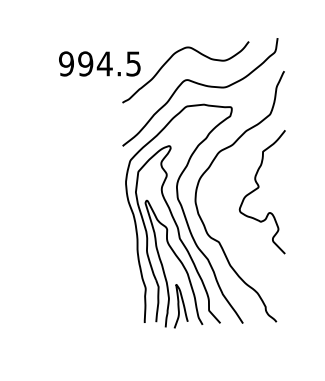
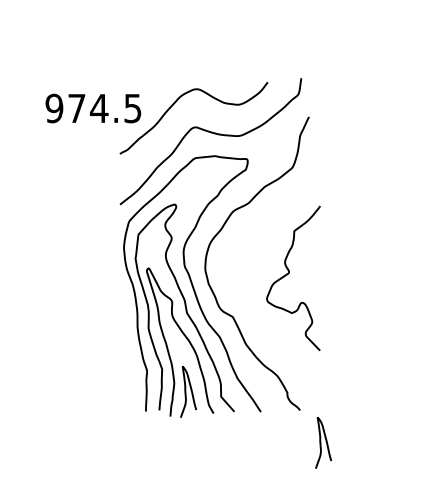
text: (85, 63) -> (76, 108), 994.5 -> 974.5
curve: (258, 187) -> (289, 273), moved
curve: (294, 349) -> (321, 442), added

